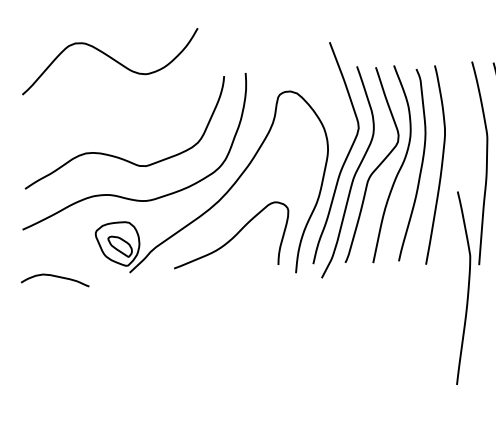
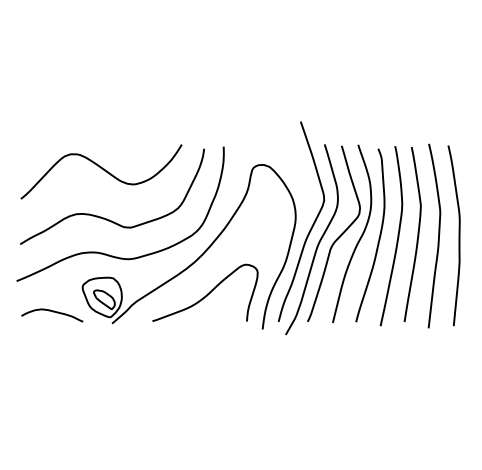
curve: (111, 58) -> (102, 169), moved
curve: (55, 277) -> (52, 312), moved
curve: (467, 287) -> (417, 234), moved

